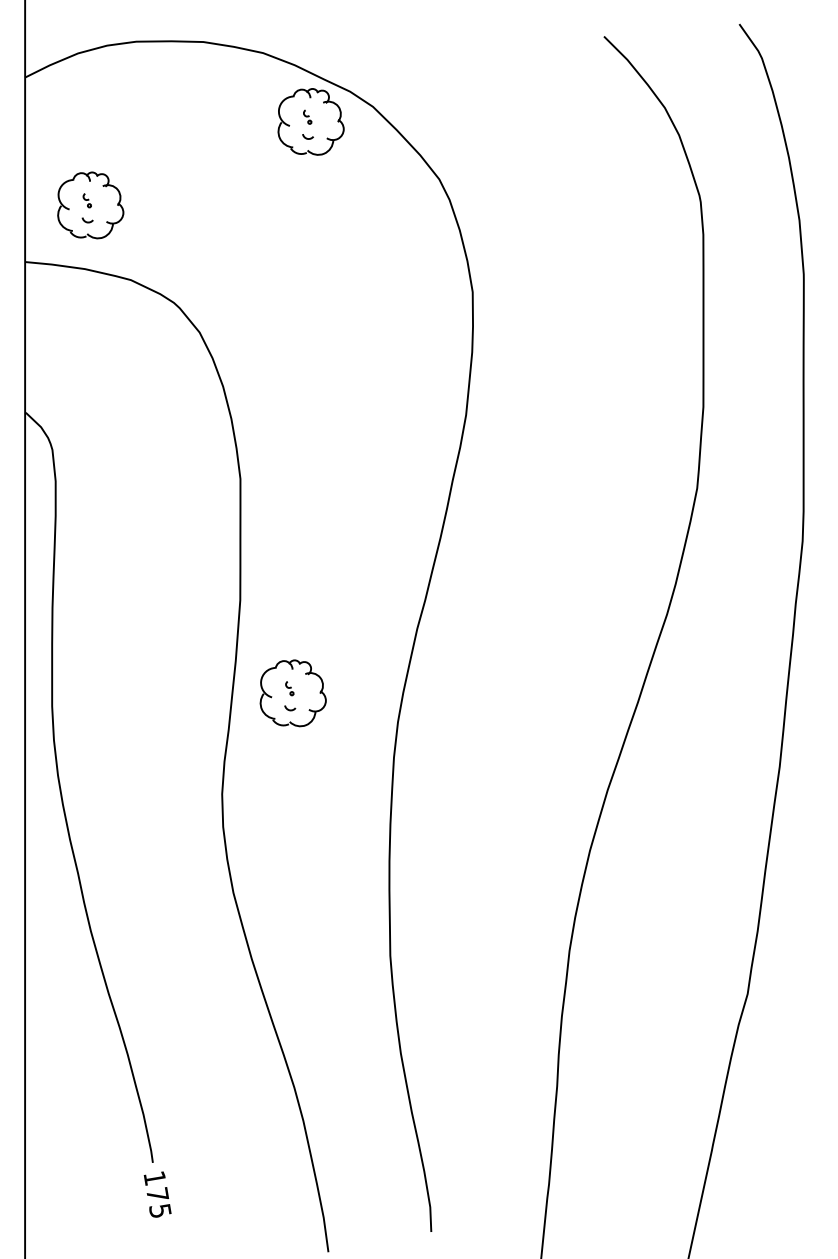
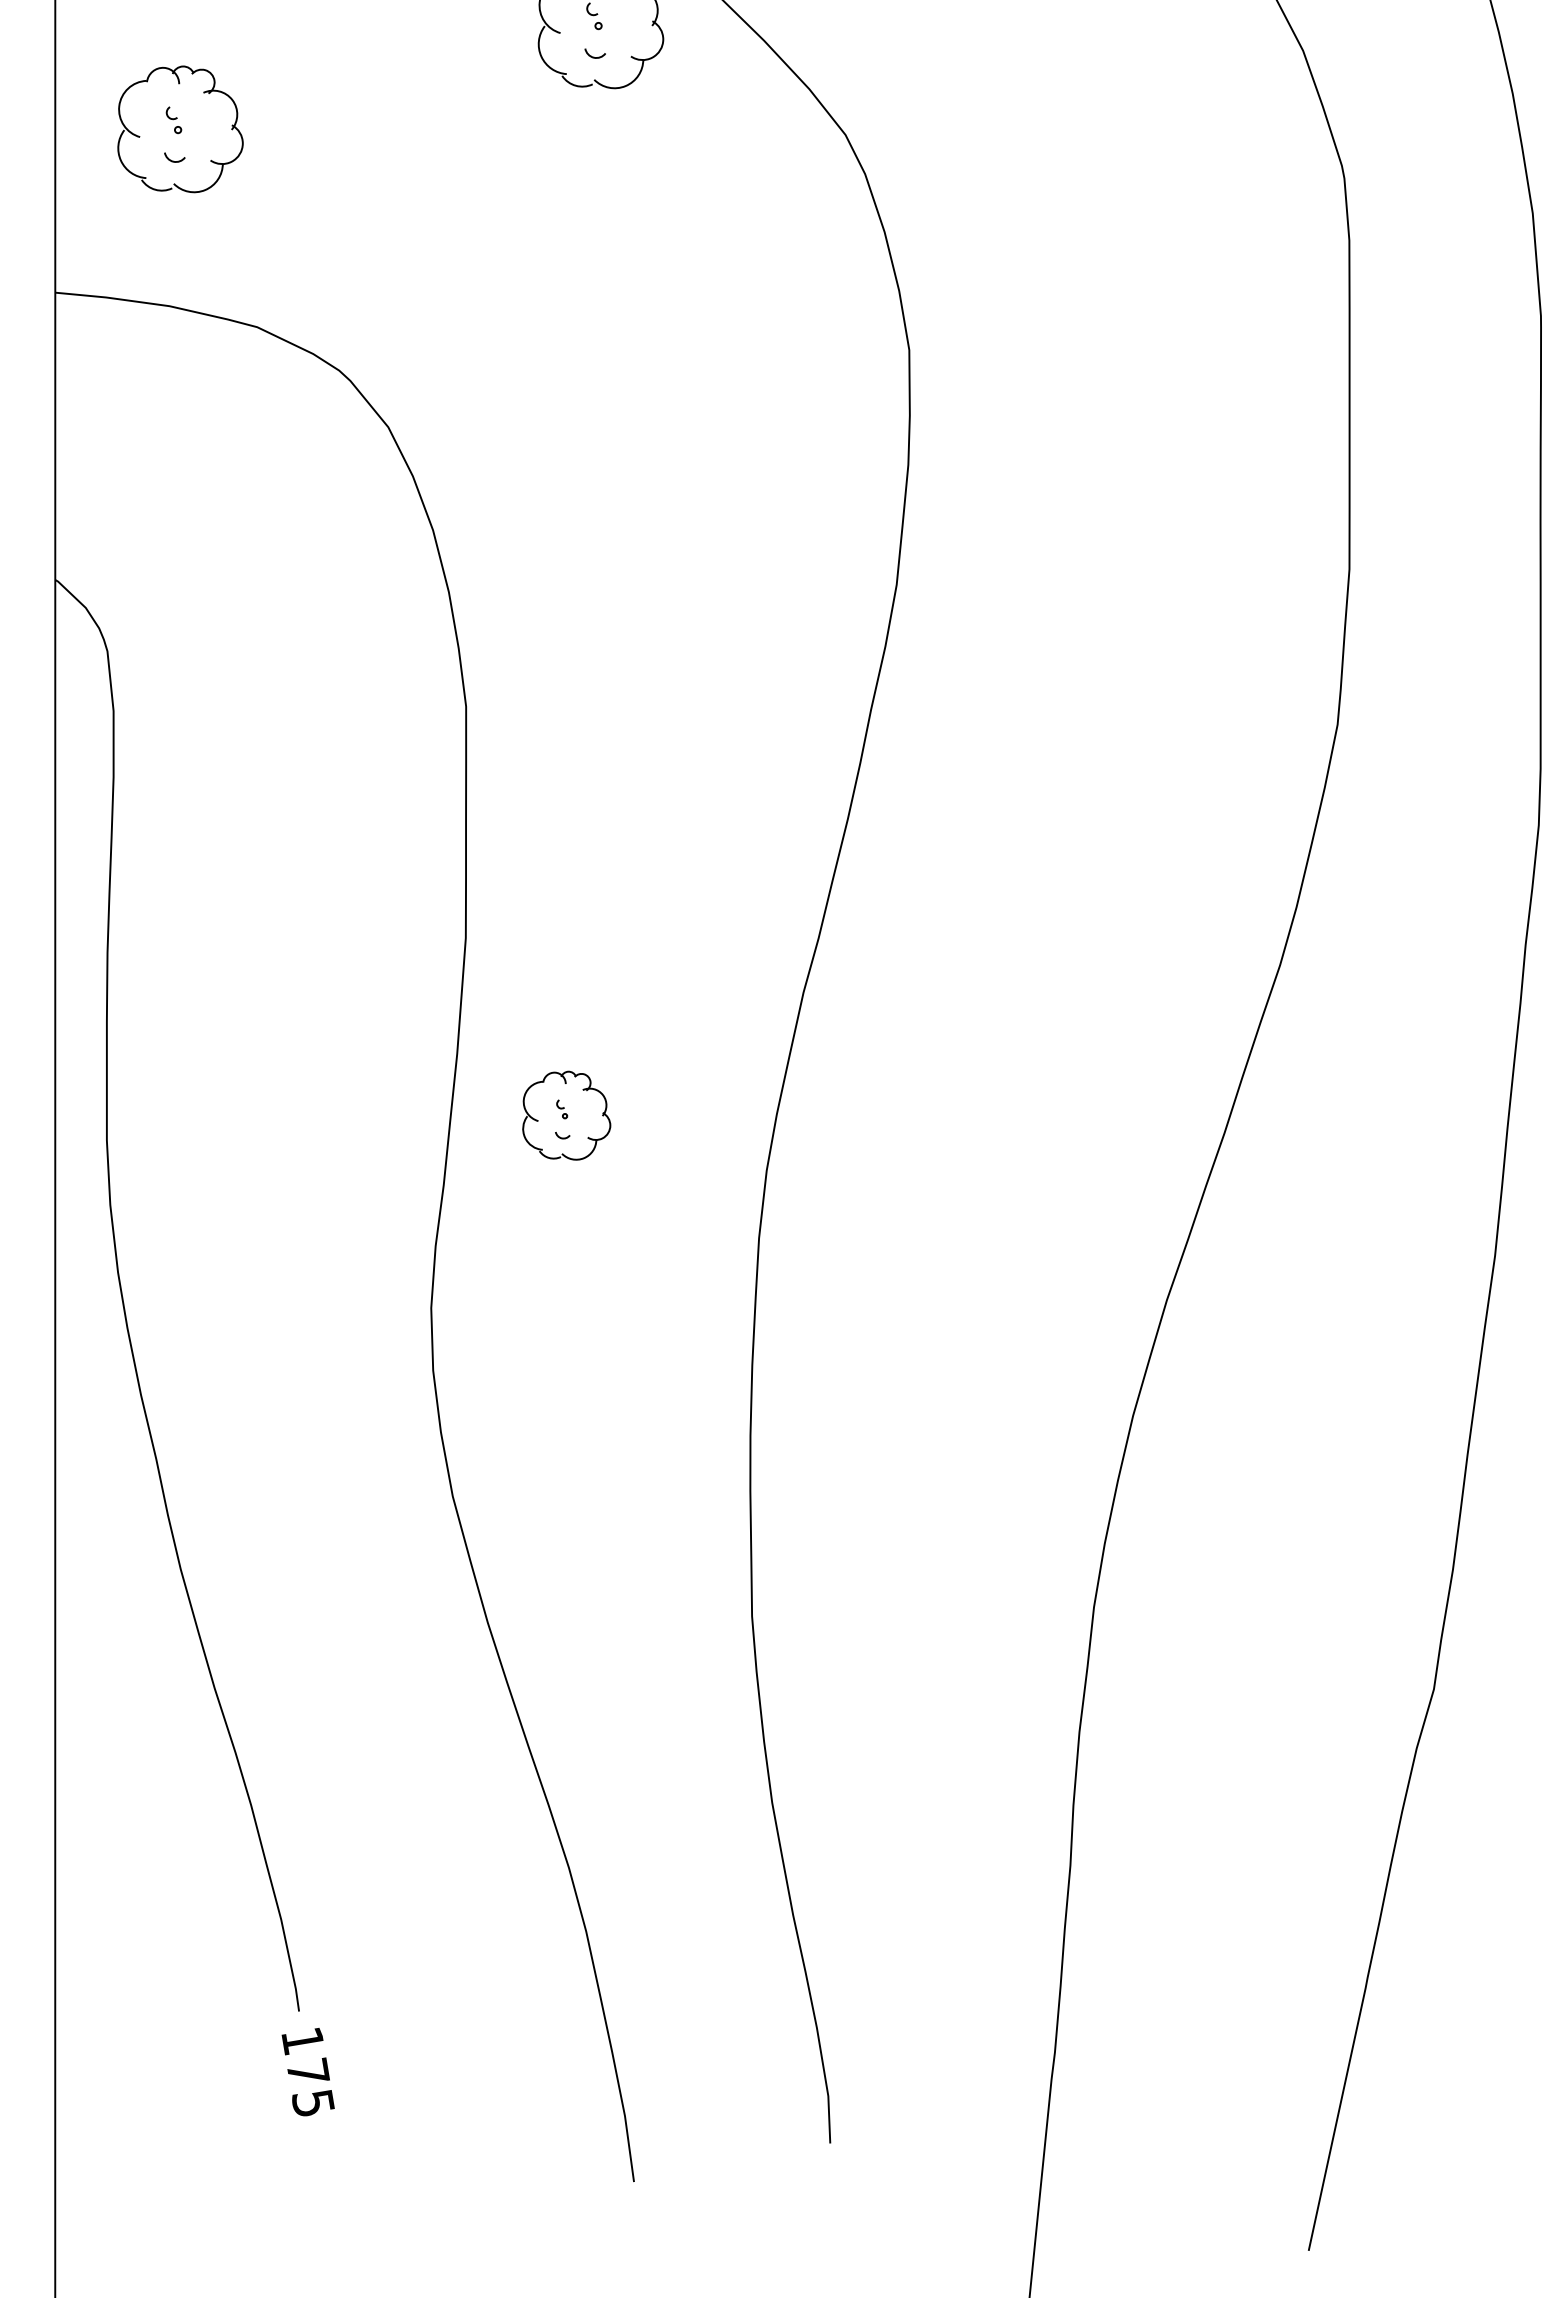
part: (90, 205) -> (180, 129), moved
part: (292, 693) -> (565, 1115), size x0.7

